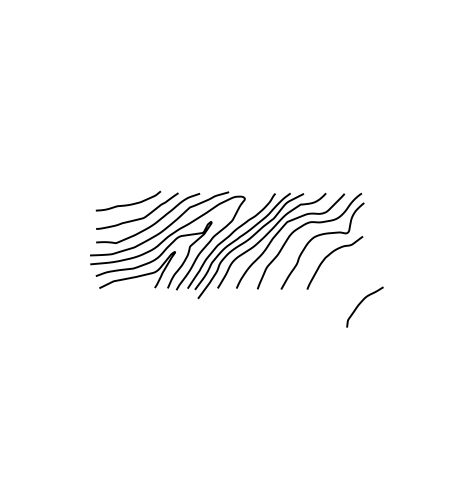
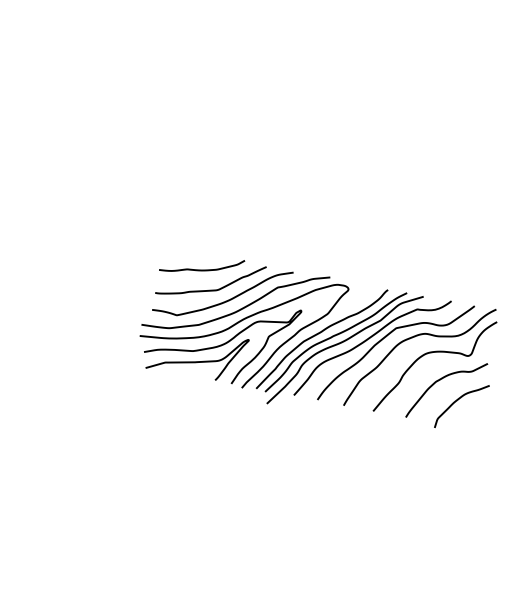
curve: (361, 303) -> (458, 401), moved

